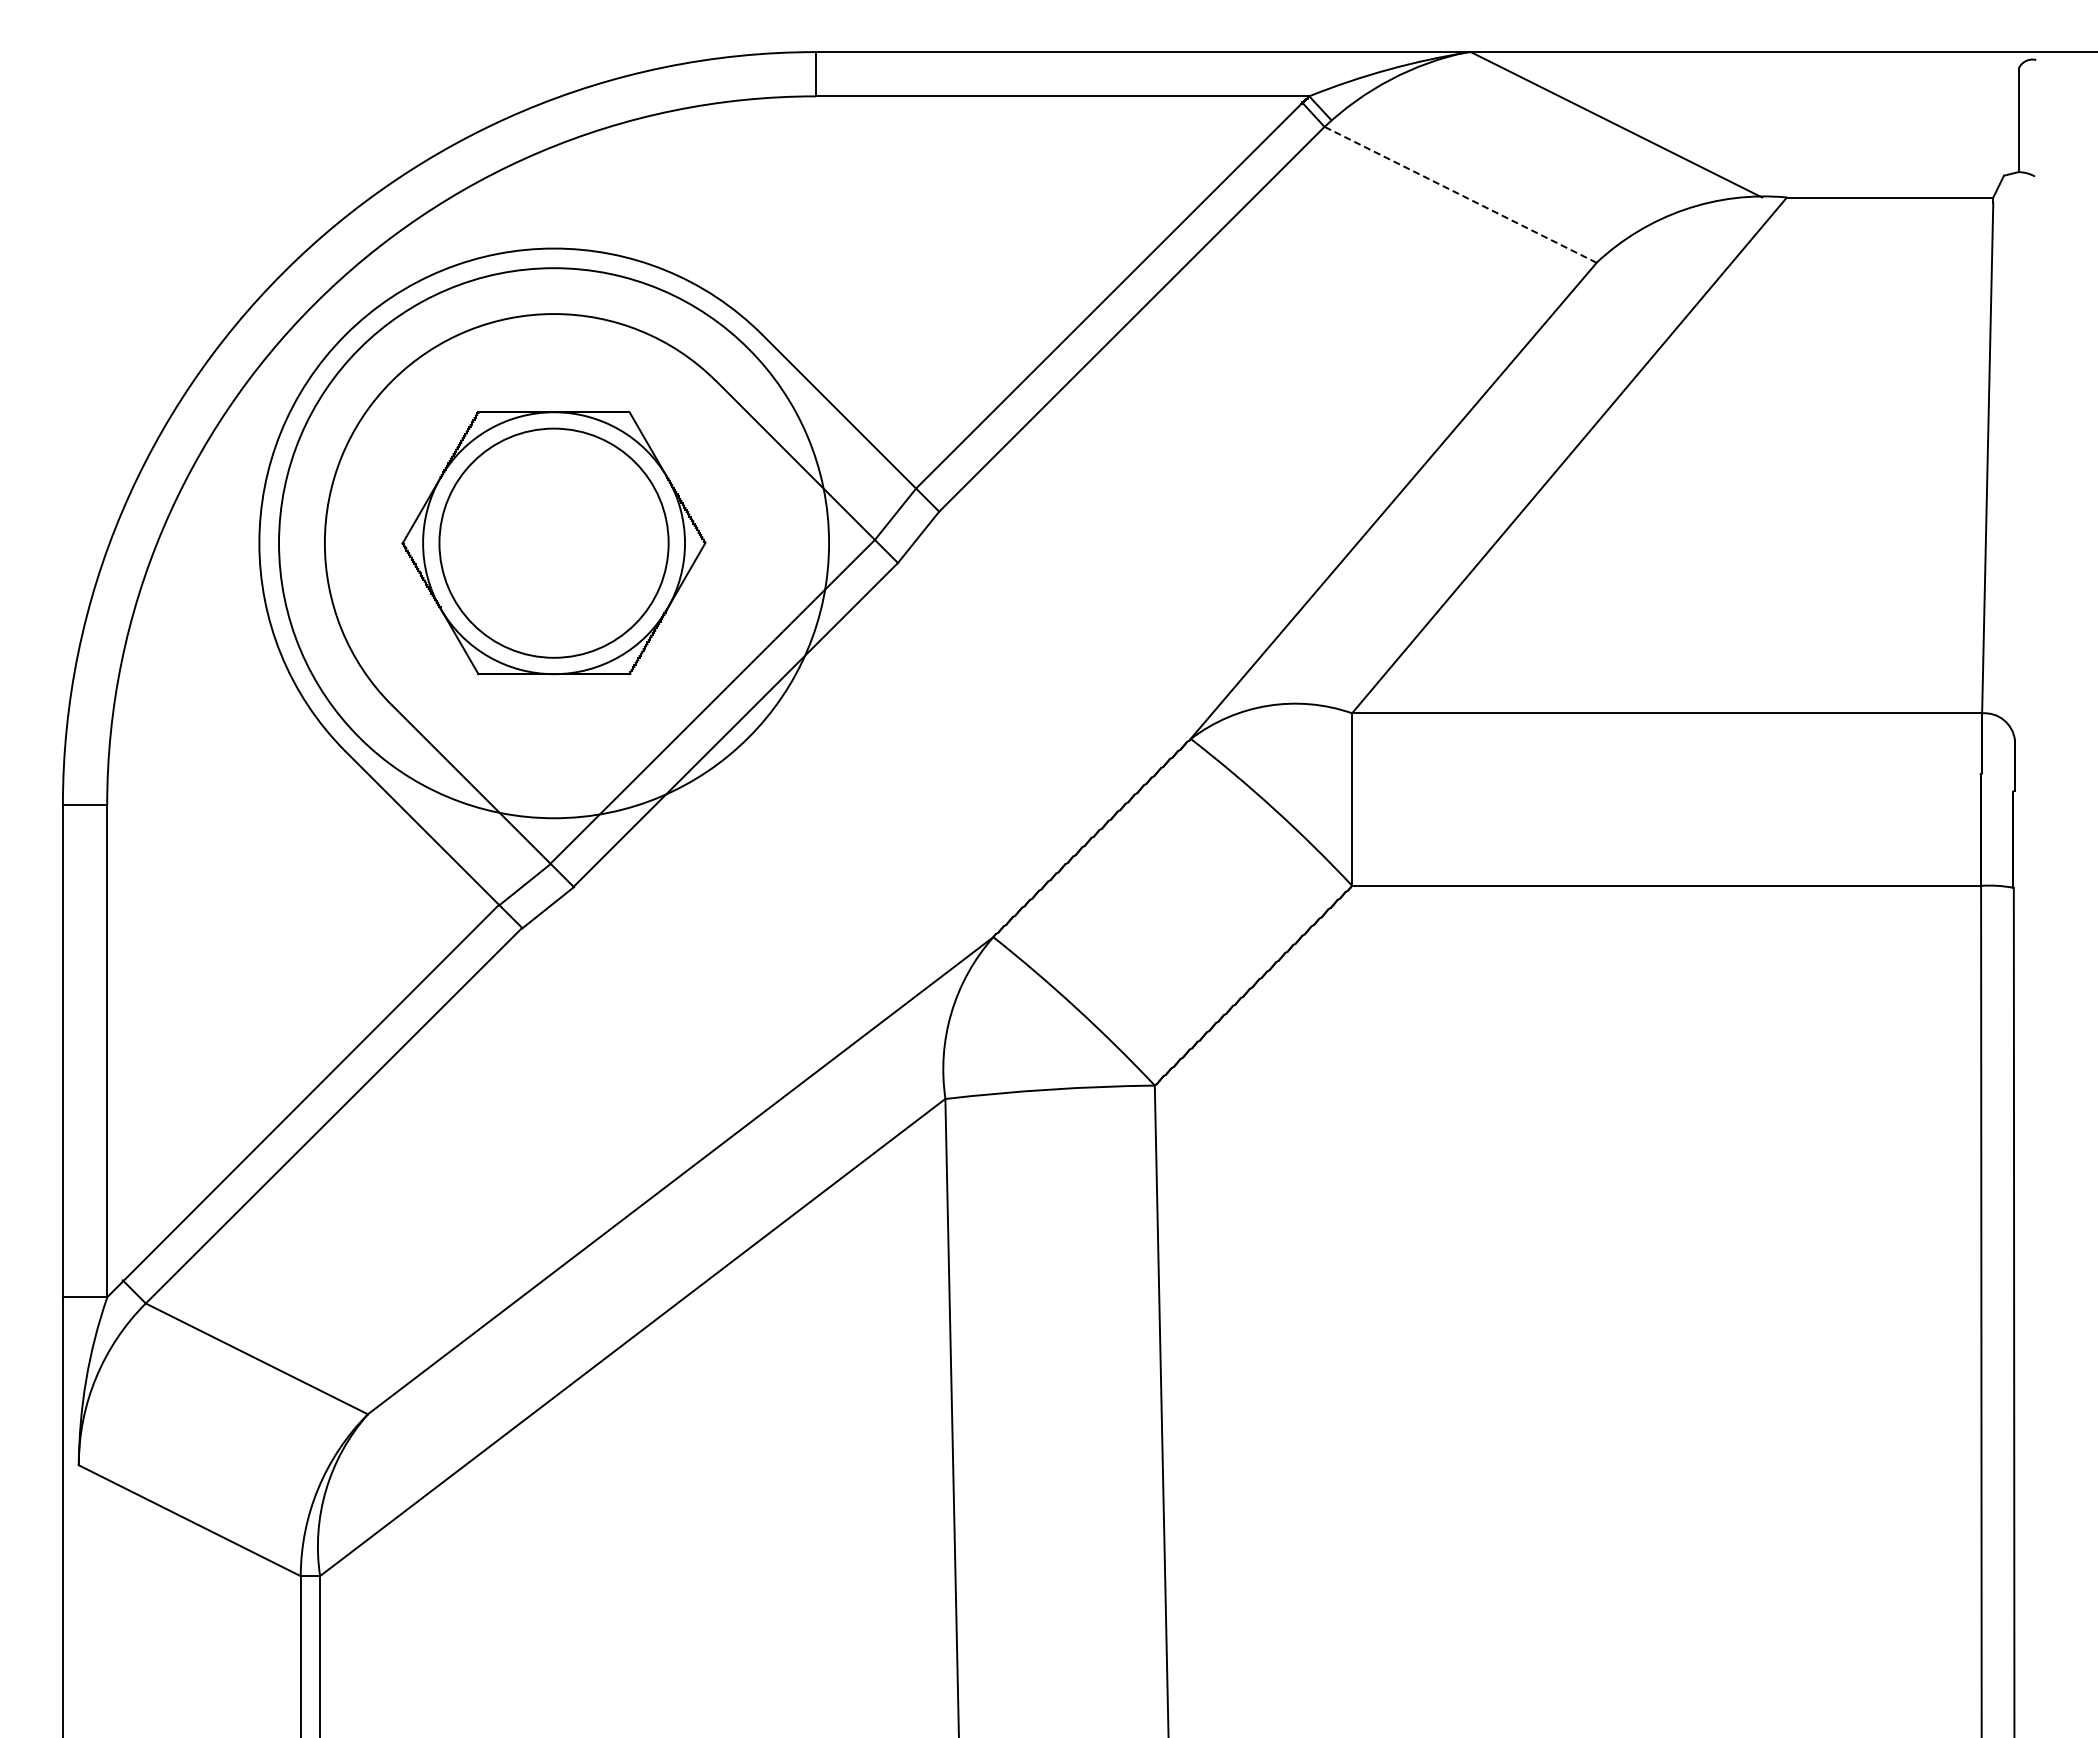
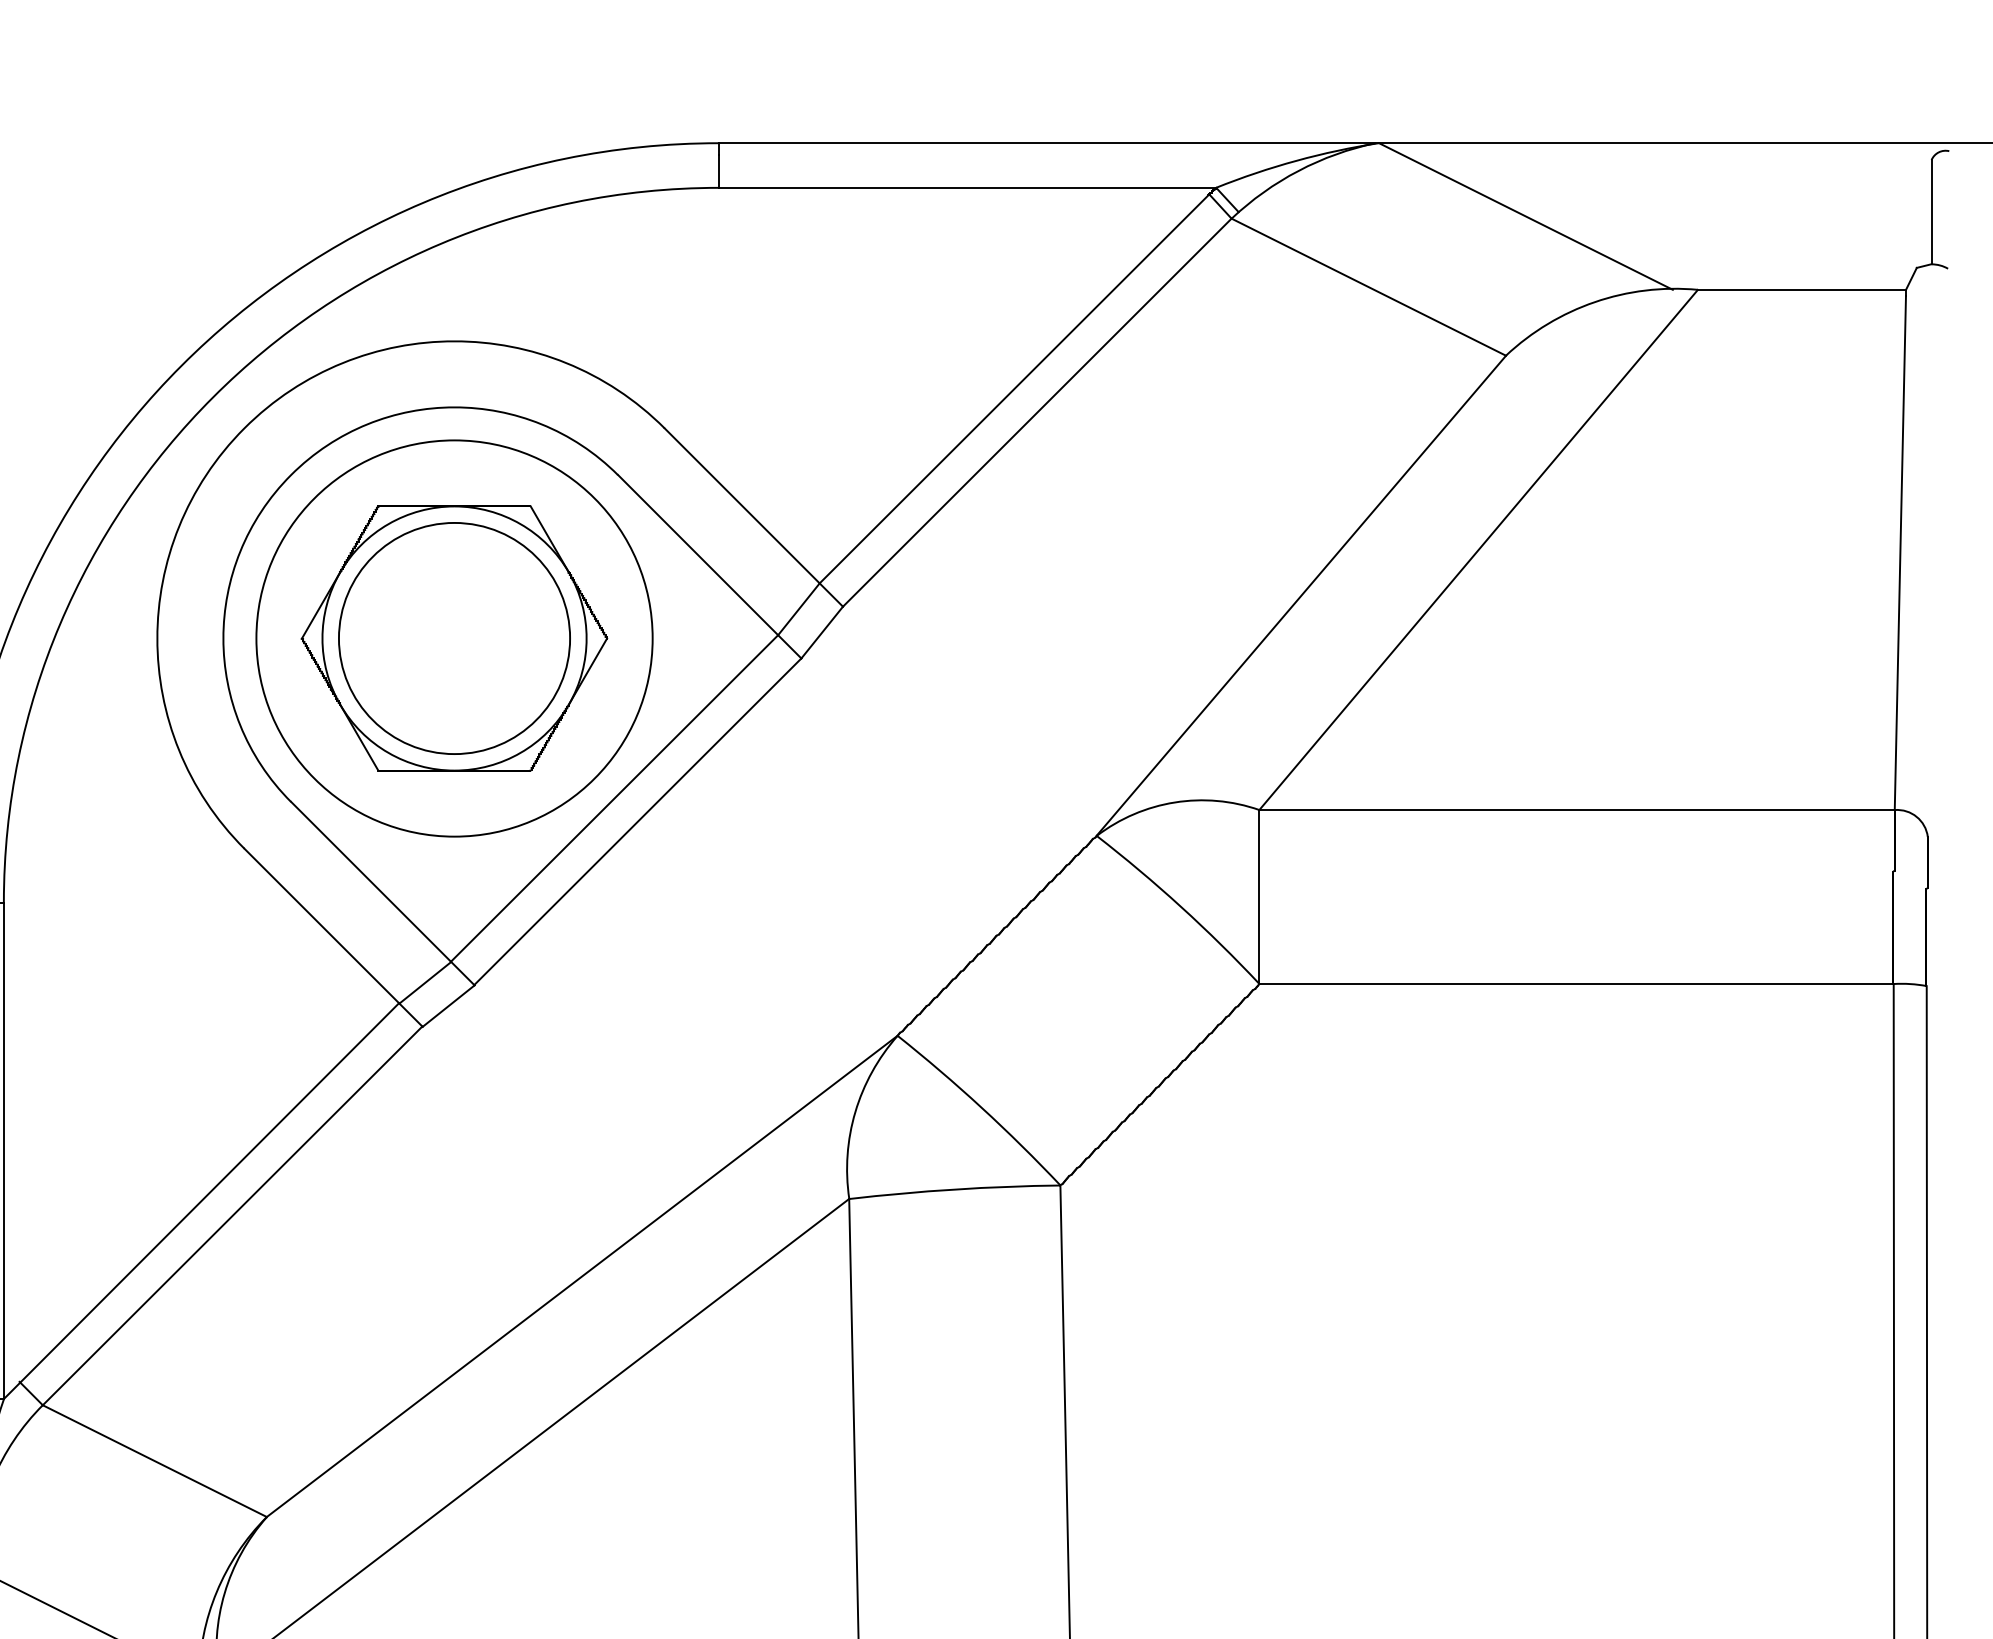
line: (1460, 194) -> (1368, 286), dashed -> solid
circle: (553, 542) -> (453, 637), size x0.71

